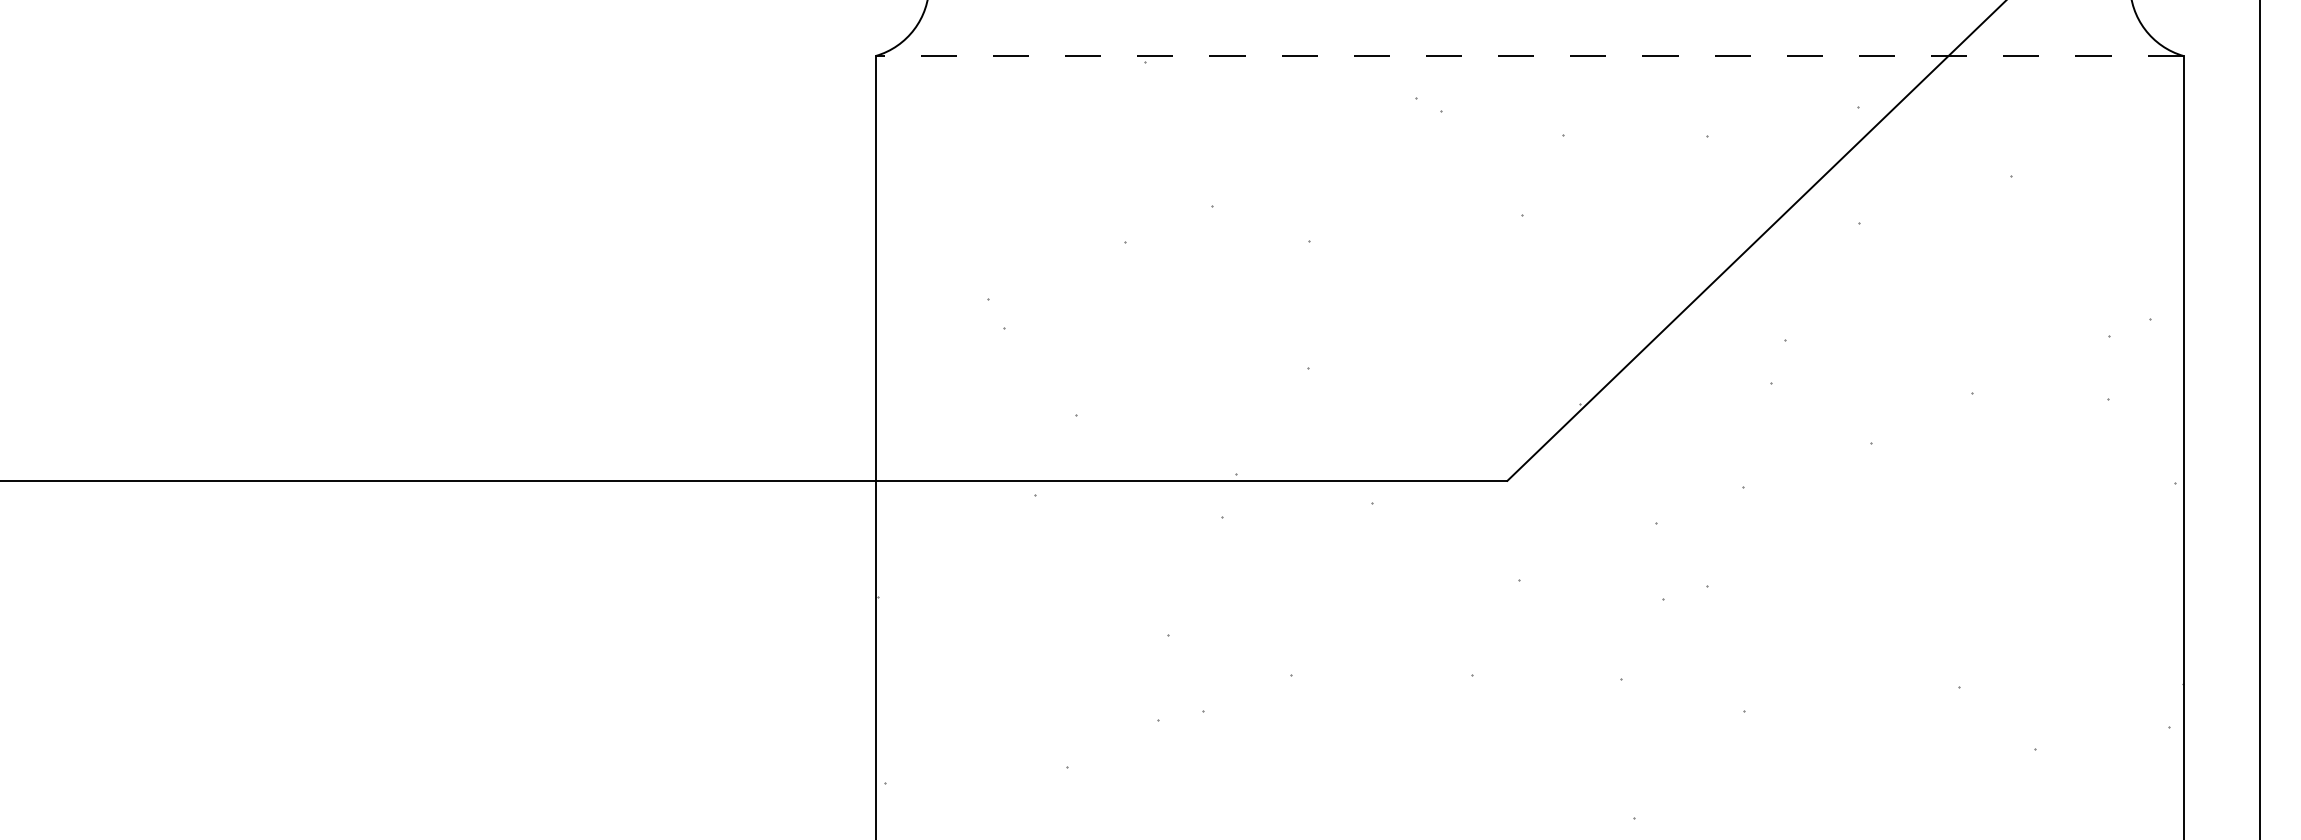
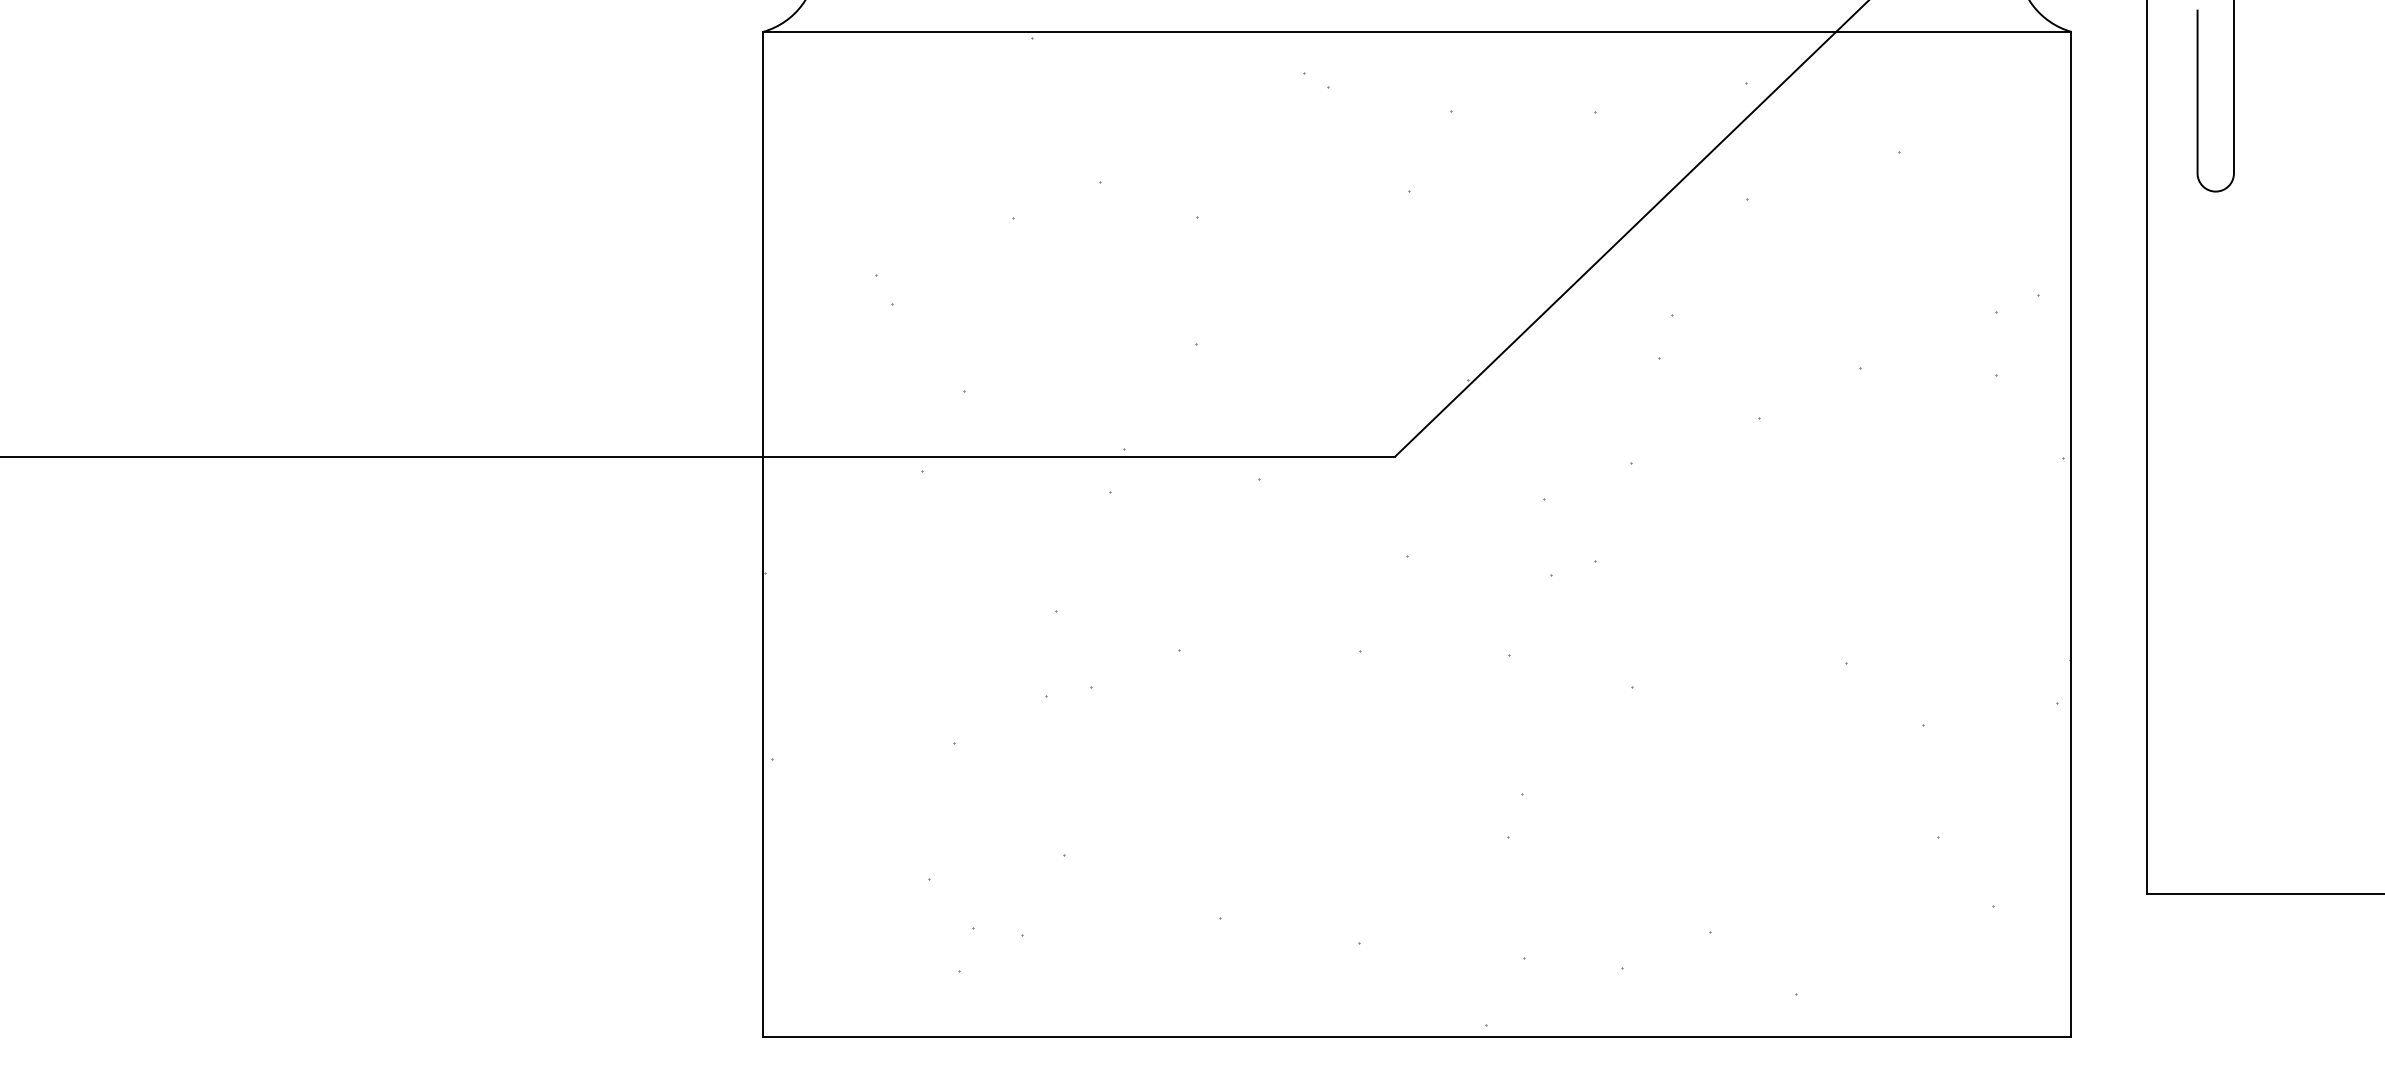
line: (1529, 55) -> (1417, 31), dashed -> solid

